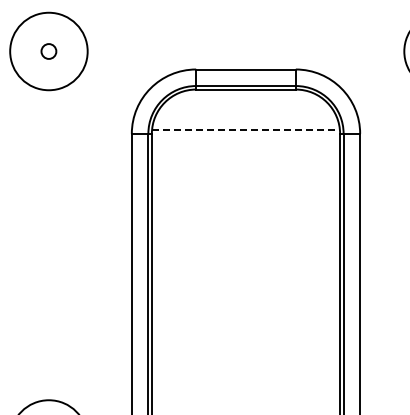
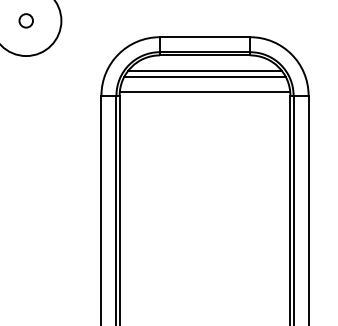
line: (245, 106) -> (204, 70), added
line: (245, 113) -> (204, 77), added
line: (245, 130) -> (204, 92), dashed -> solid

